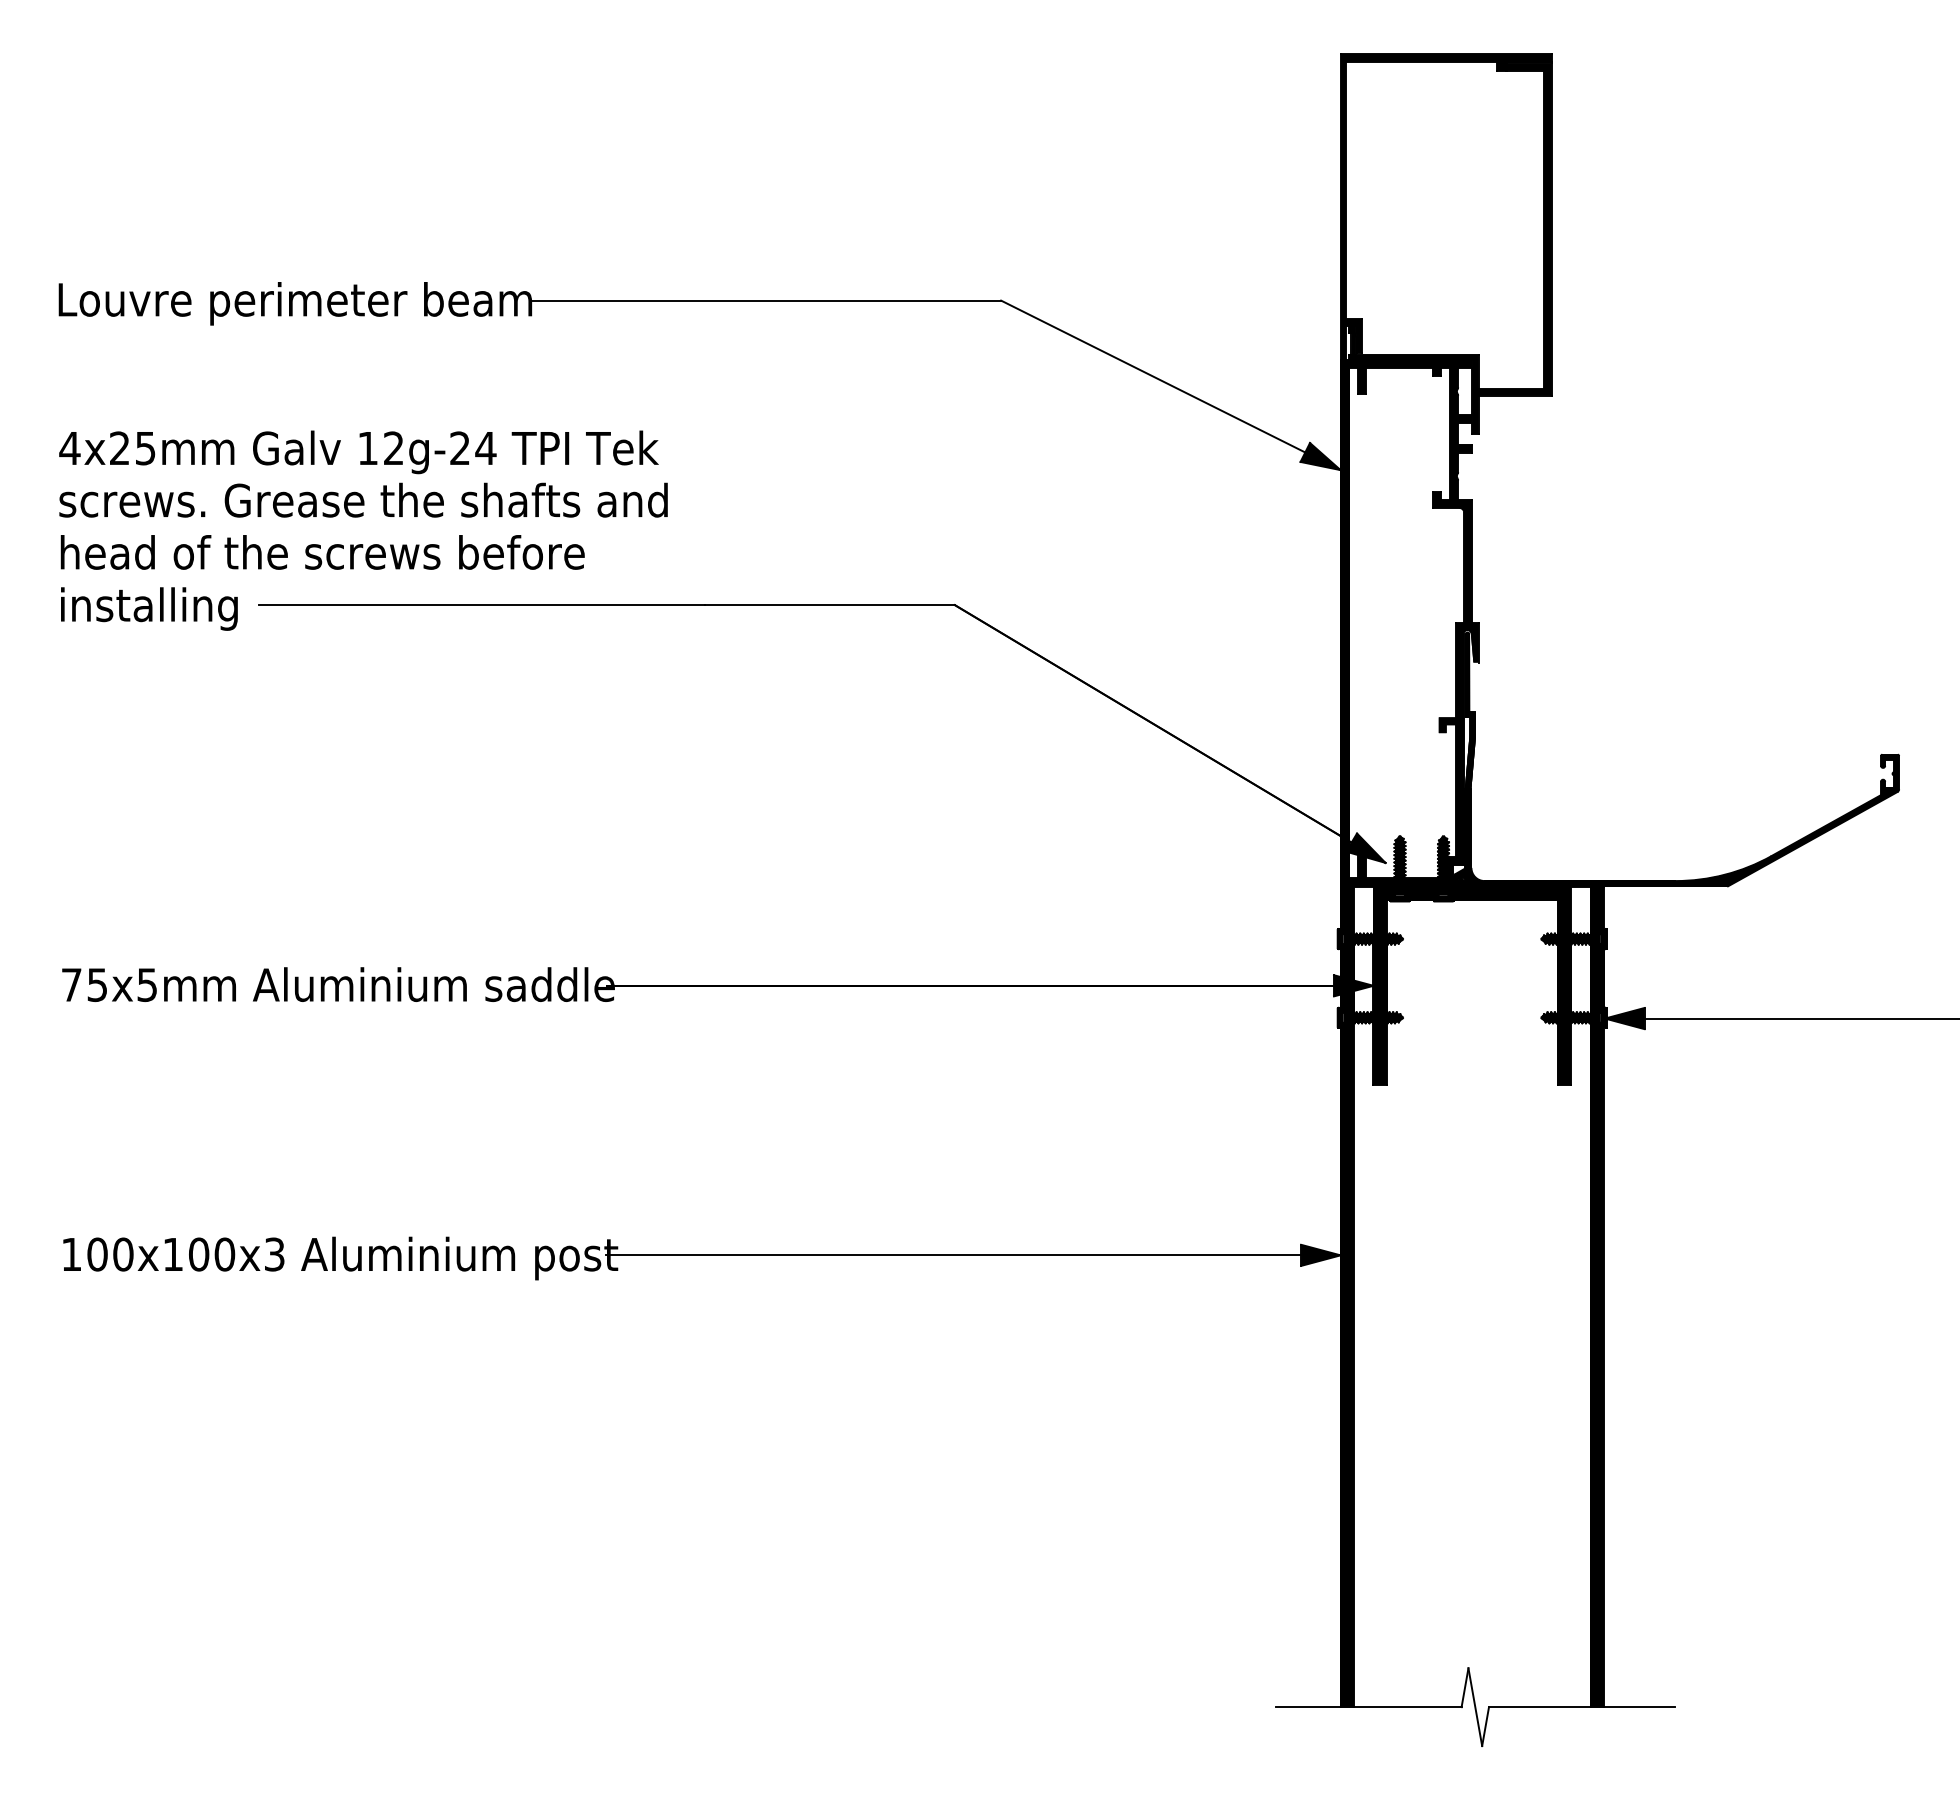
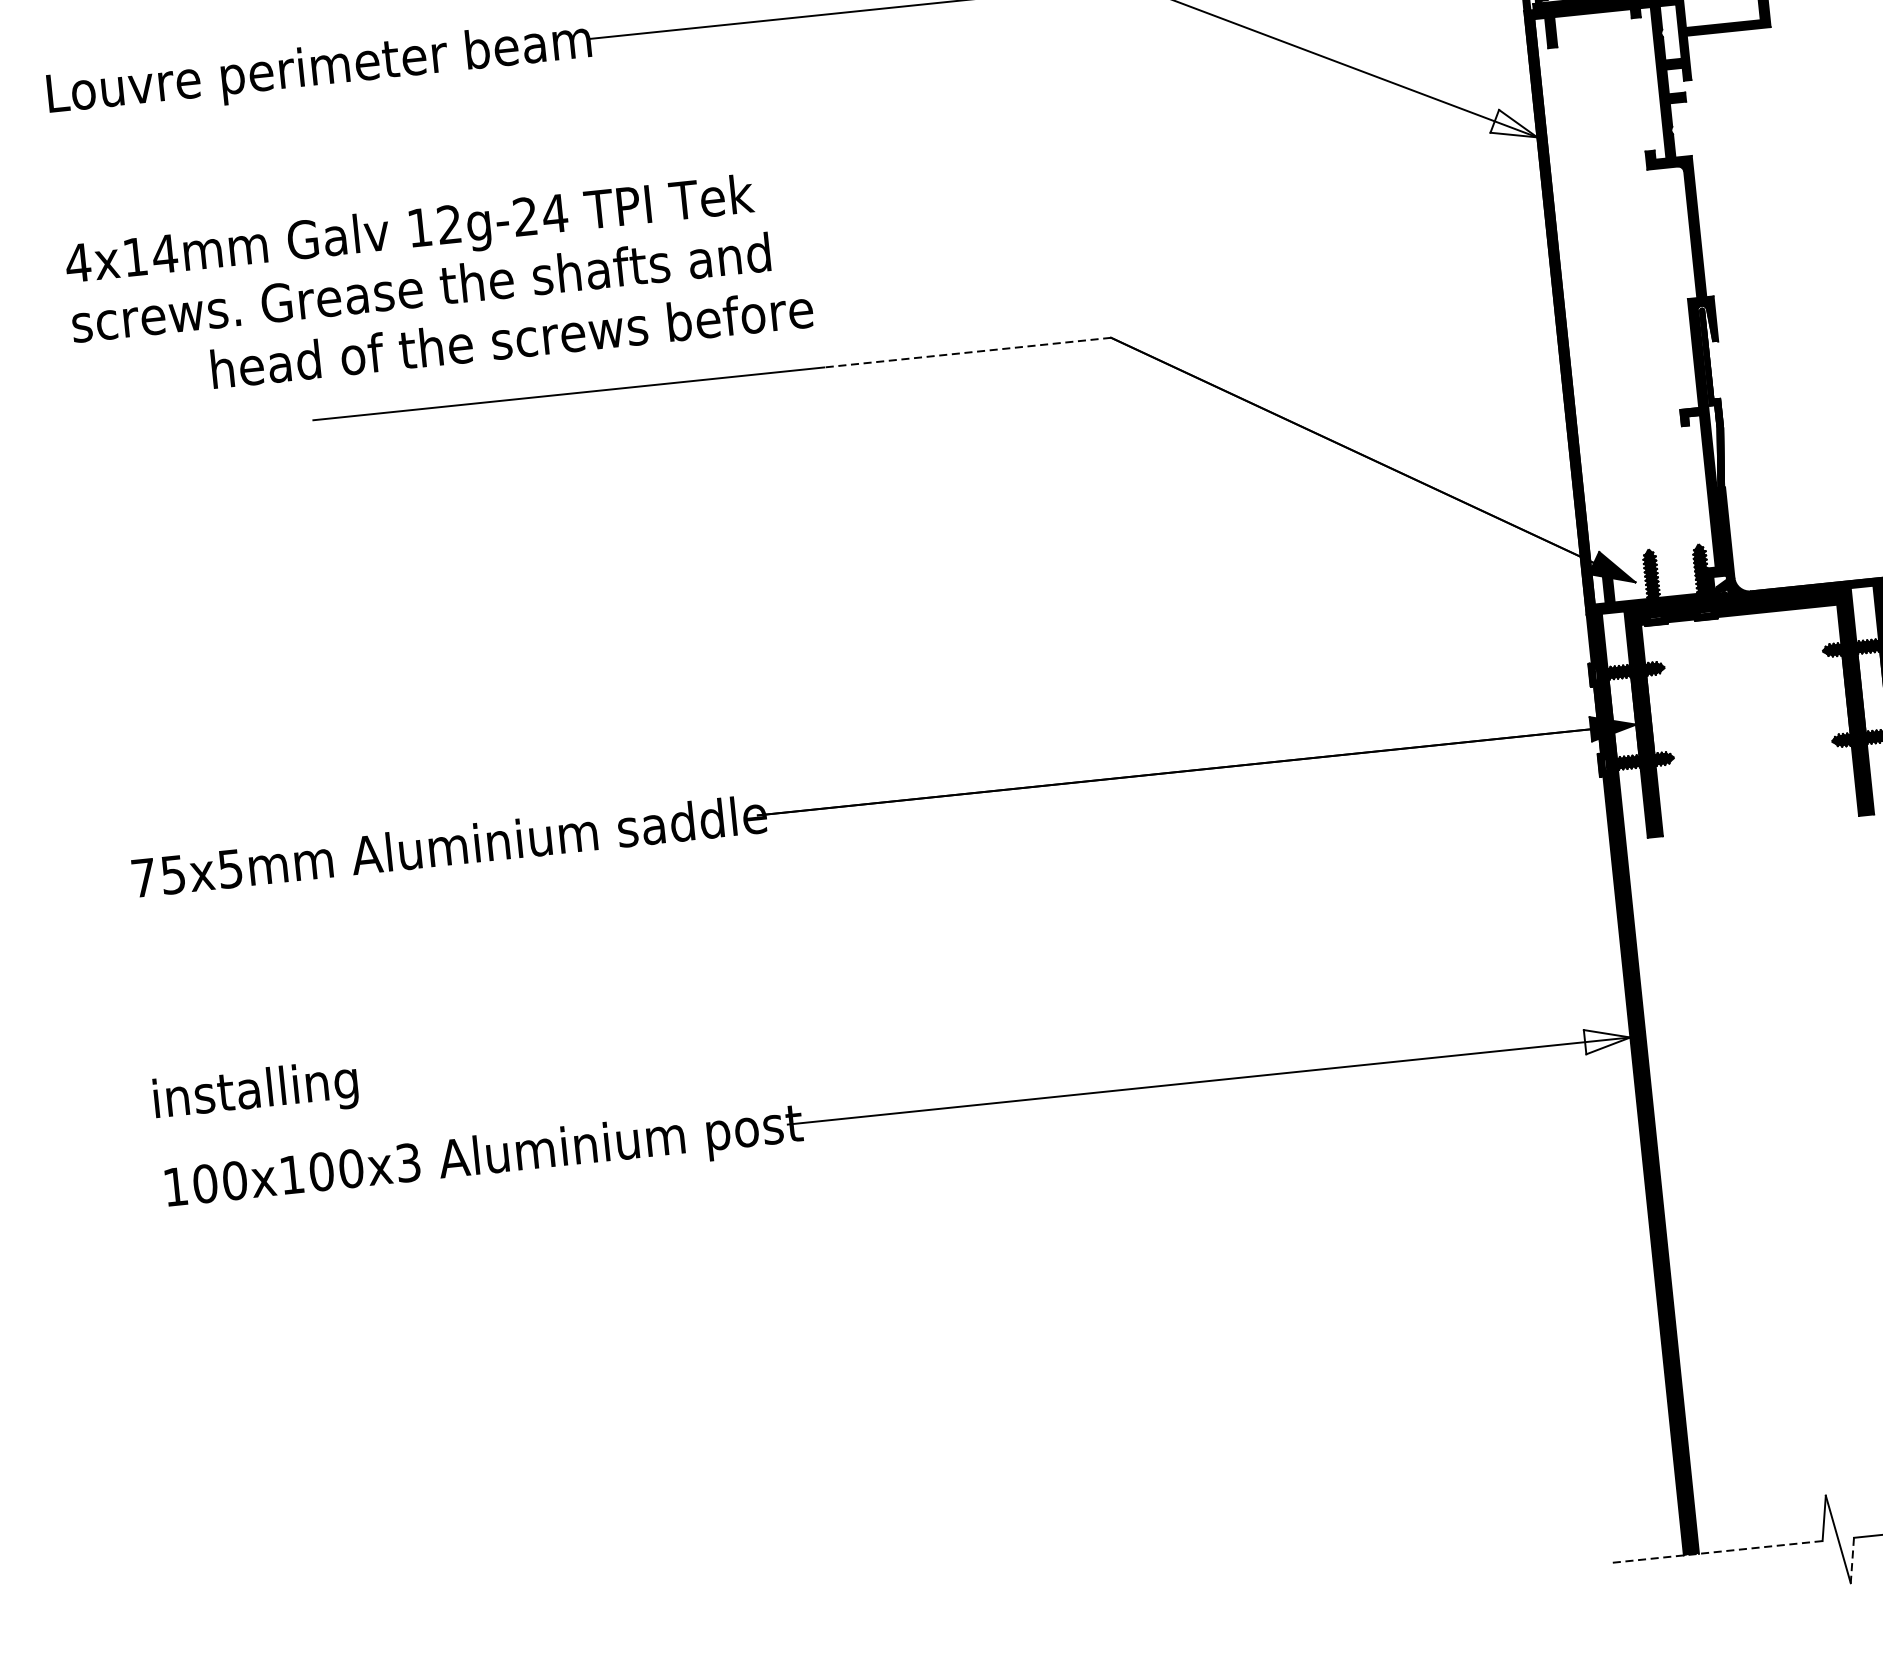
text: (133, 448) -> (151, 255), 4x25mm -> 4x14mm
fill: (1320, 456) -> (1512, 124), removed
text: (322, 552) -> (511, 338), moved
line: (829, 605) -> (967, 353), solid -> dashed
text: (149, 608) -> (256, 1092), moved
fill: (1320, 1254) -> (1607, 1038), removed
line: (1368, 1707) -> (1715, 1552), solid -> dashed
line: (1485, 1726) -> (1852, 1560), solid -> dashed

